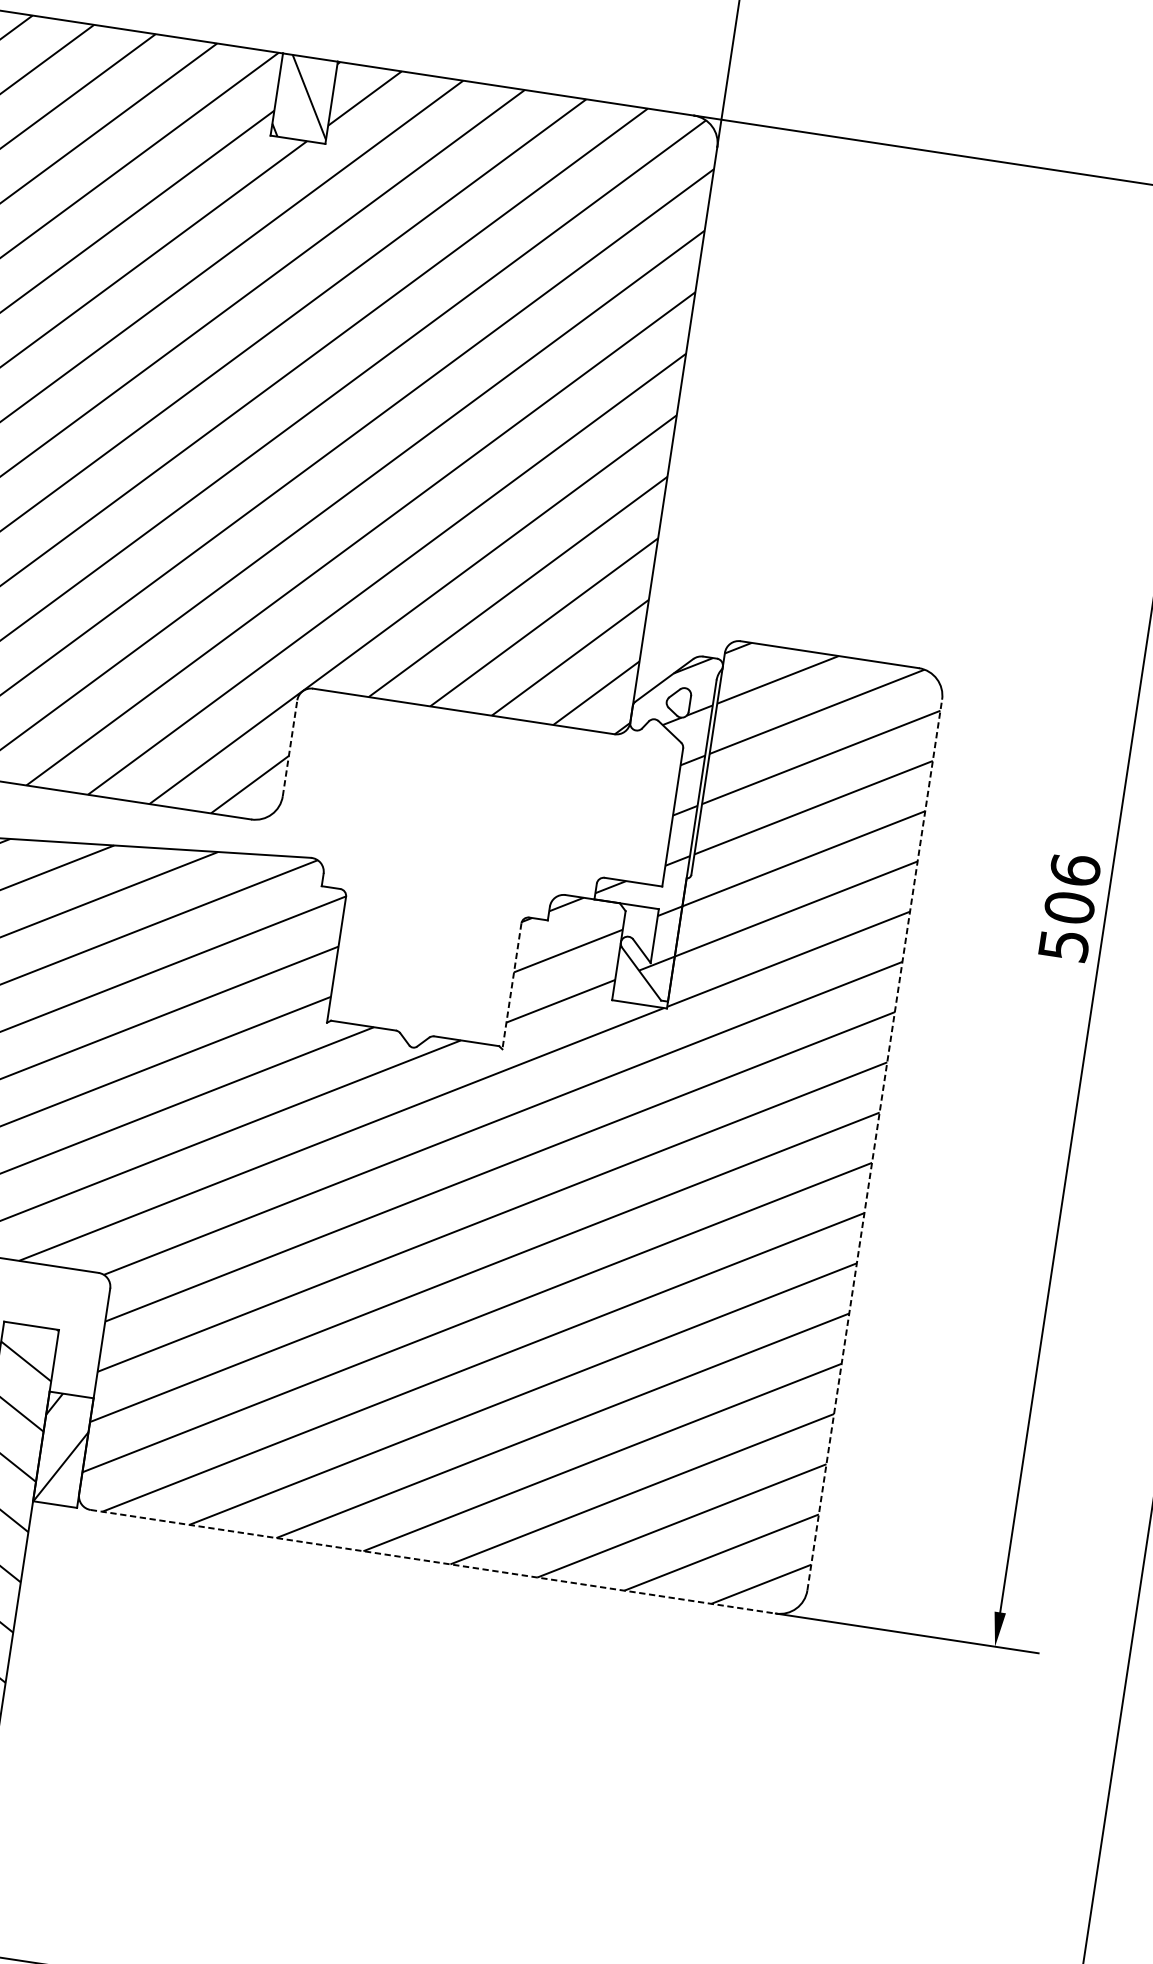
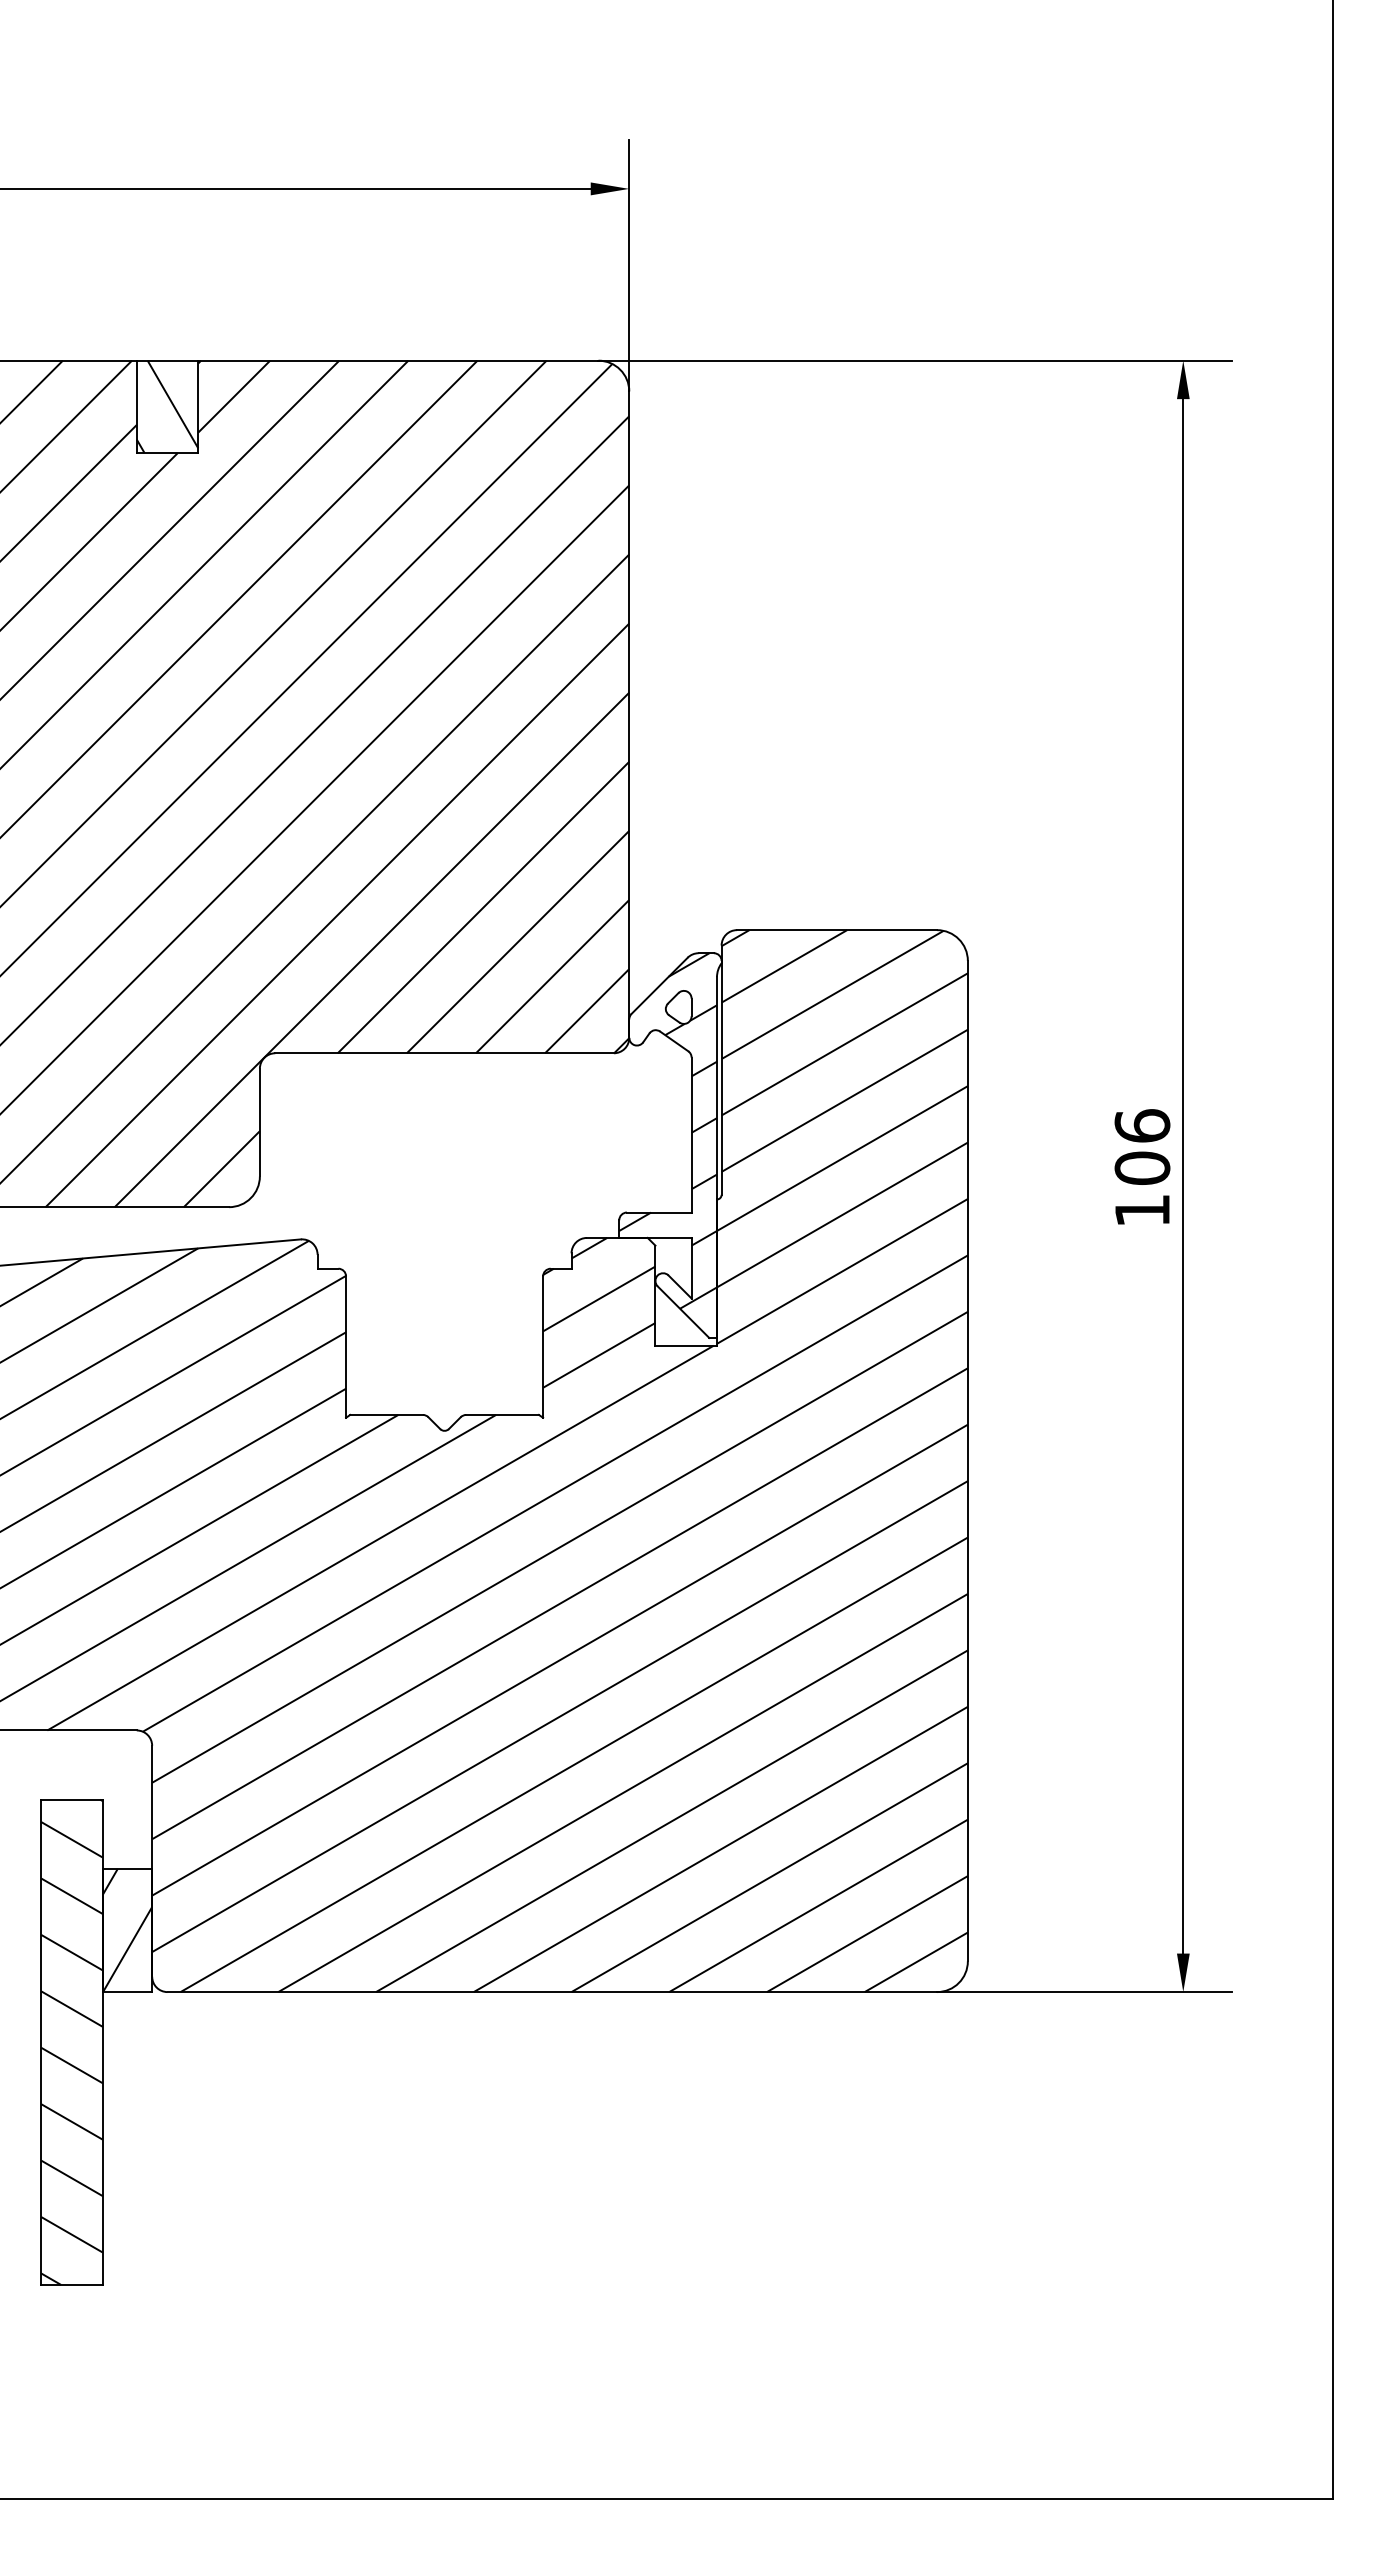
line: (289, 748) -> (259, 1122), dashed -> solid
text: (1063, 945) -> (1142, 1210), 506 -> 106
line: (512, 986) -> (543, 1347), dashed -> solid
line: (874, 1144) -> (967, 1460), dashed -> solid
line: (433, 1562) -> (552, 1992), dashed -> solid

